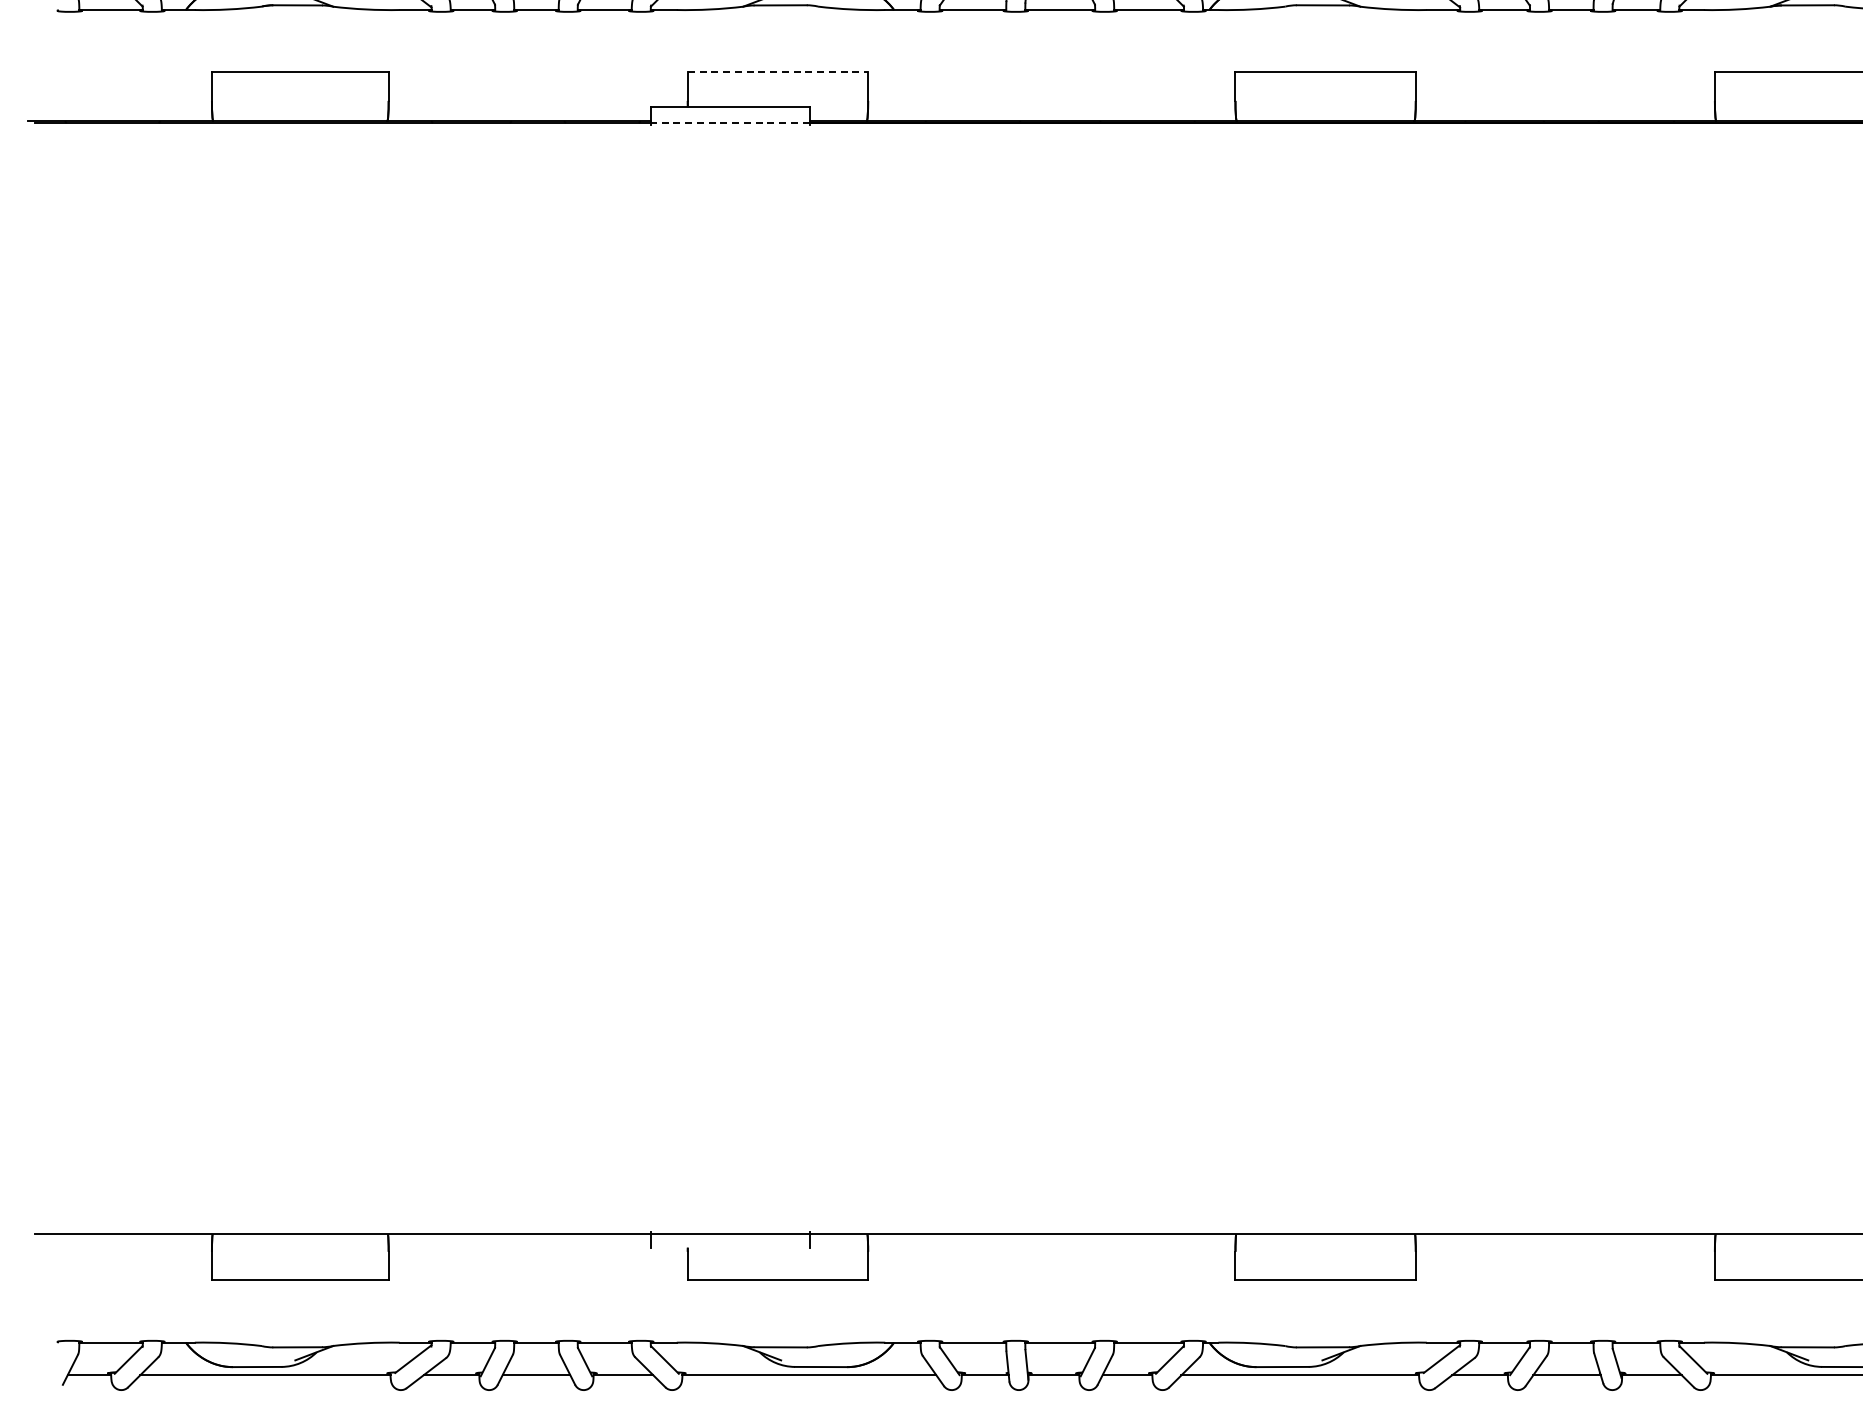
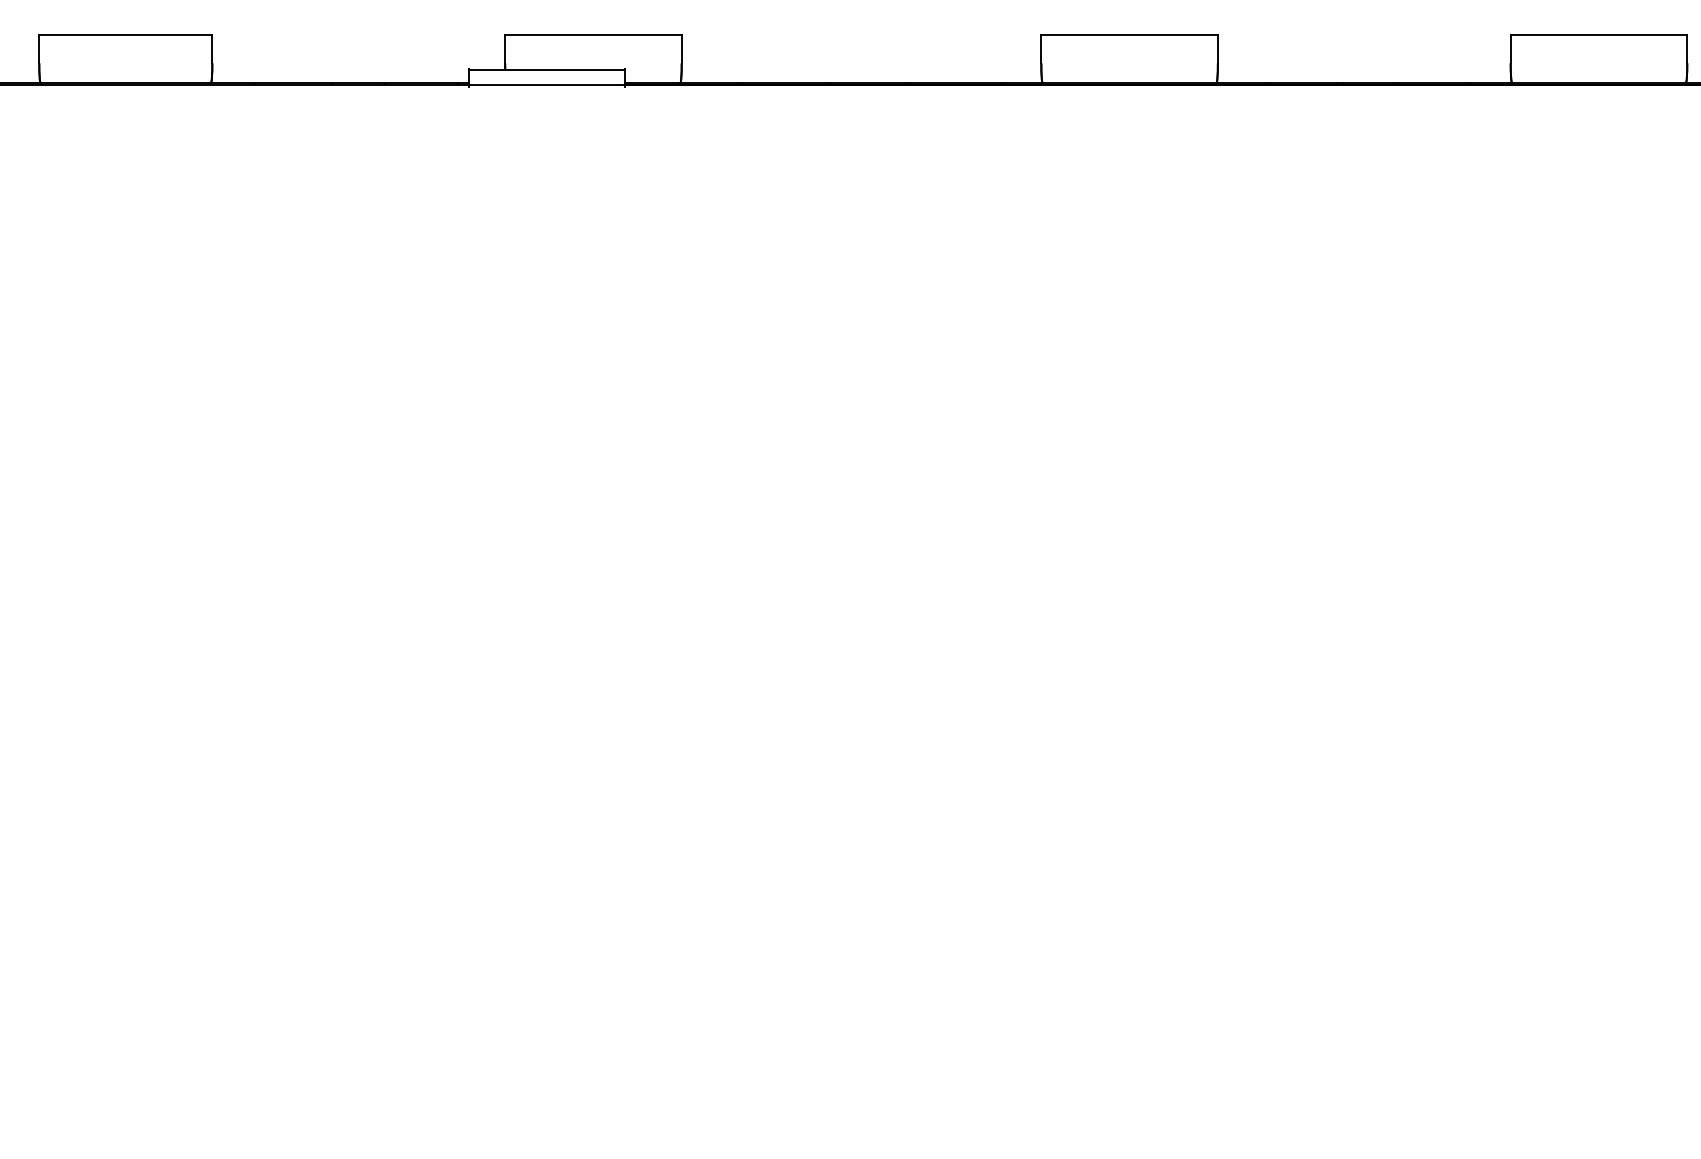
line: (778, 72) -> (593, 35), dashed -> solid
line: (729, 123) -> (545, 85), dashed -> solid

